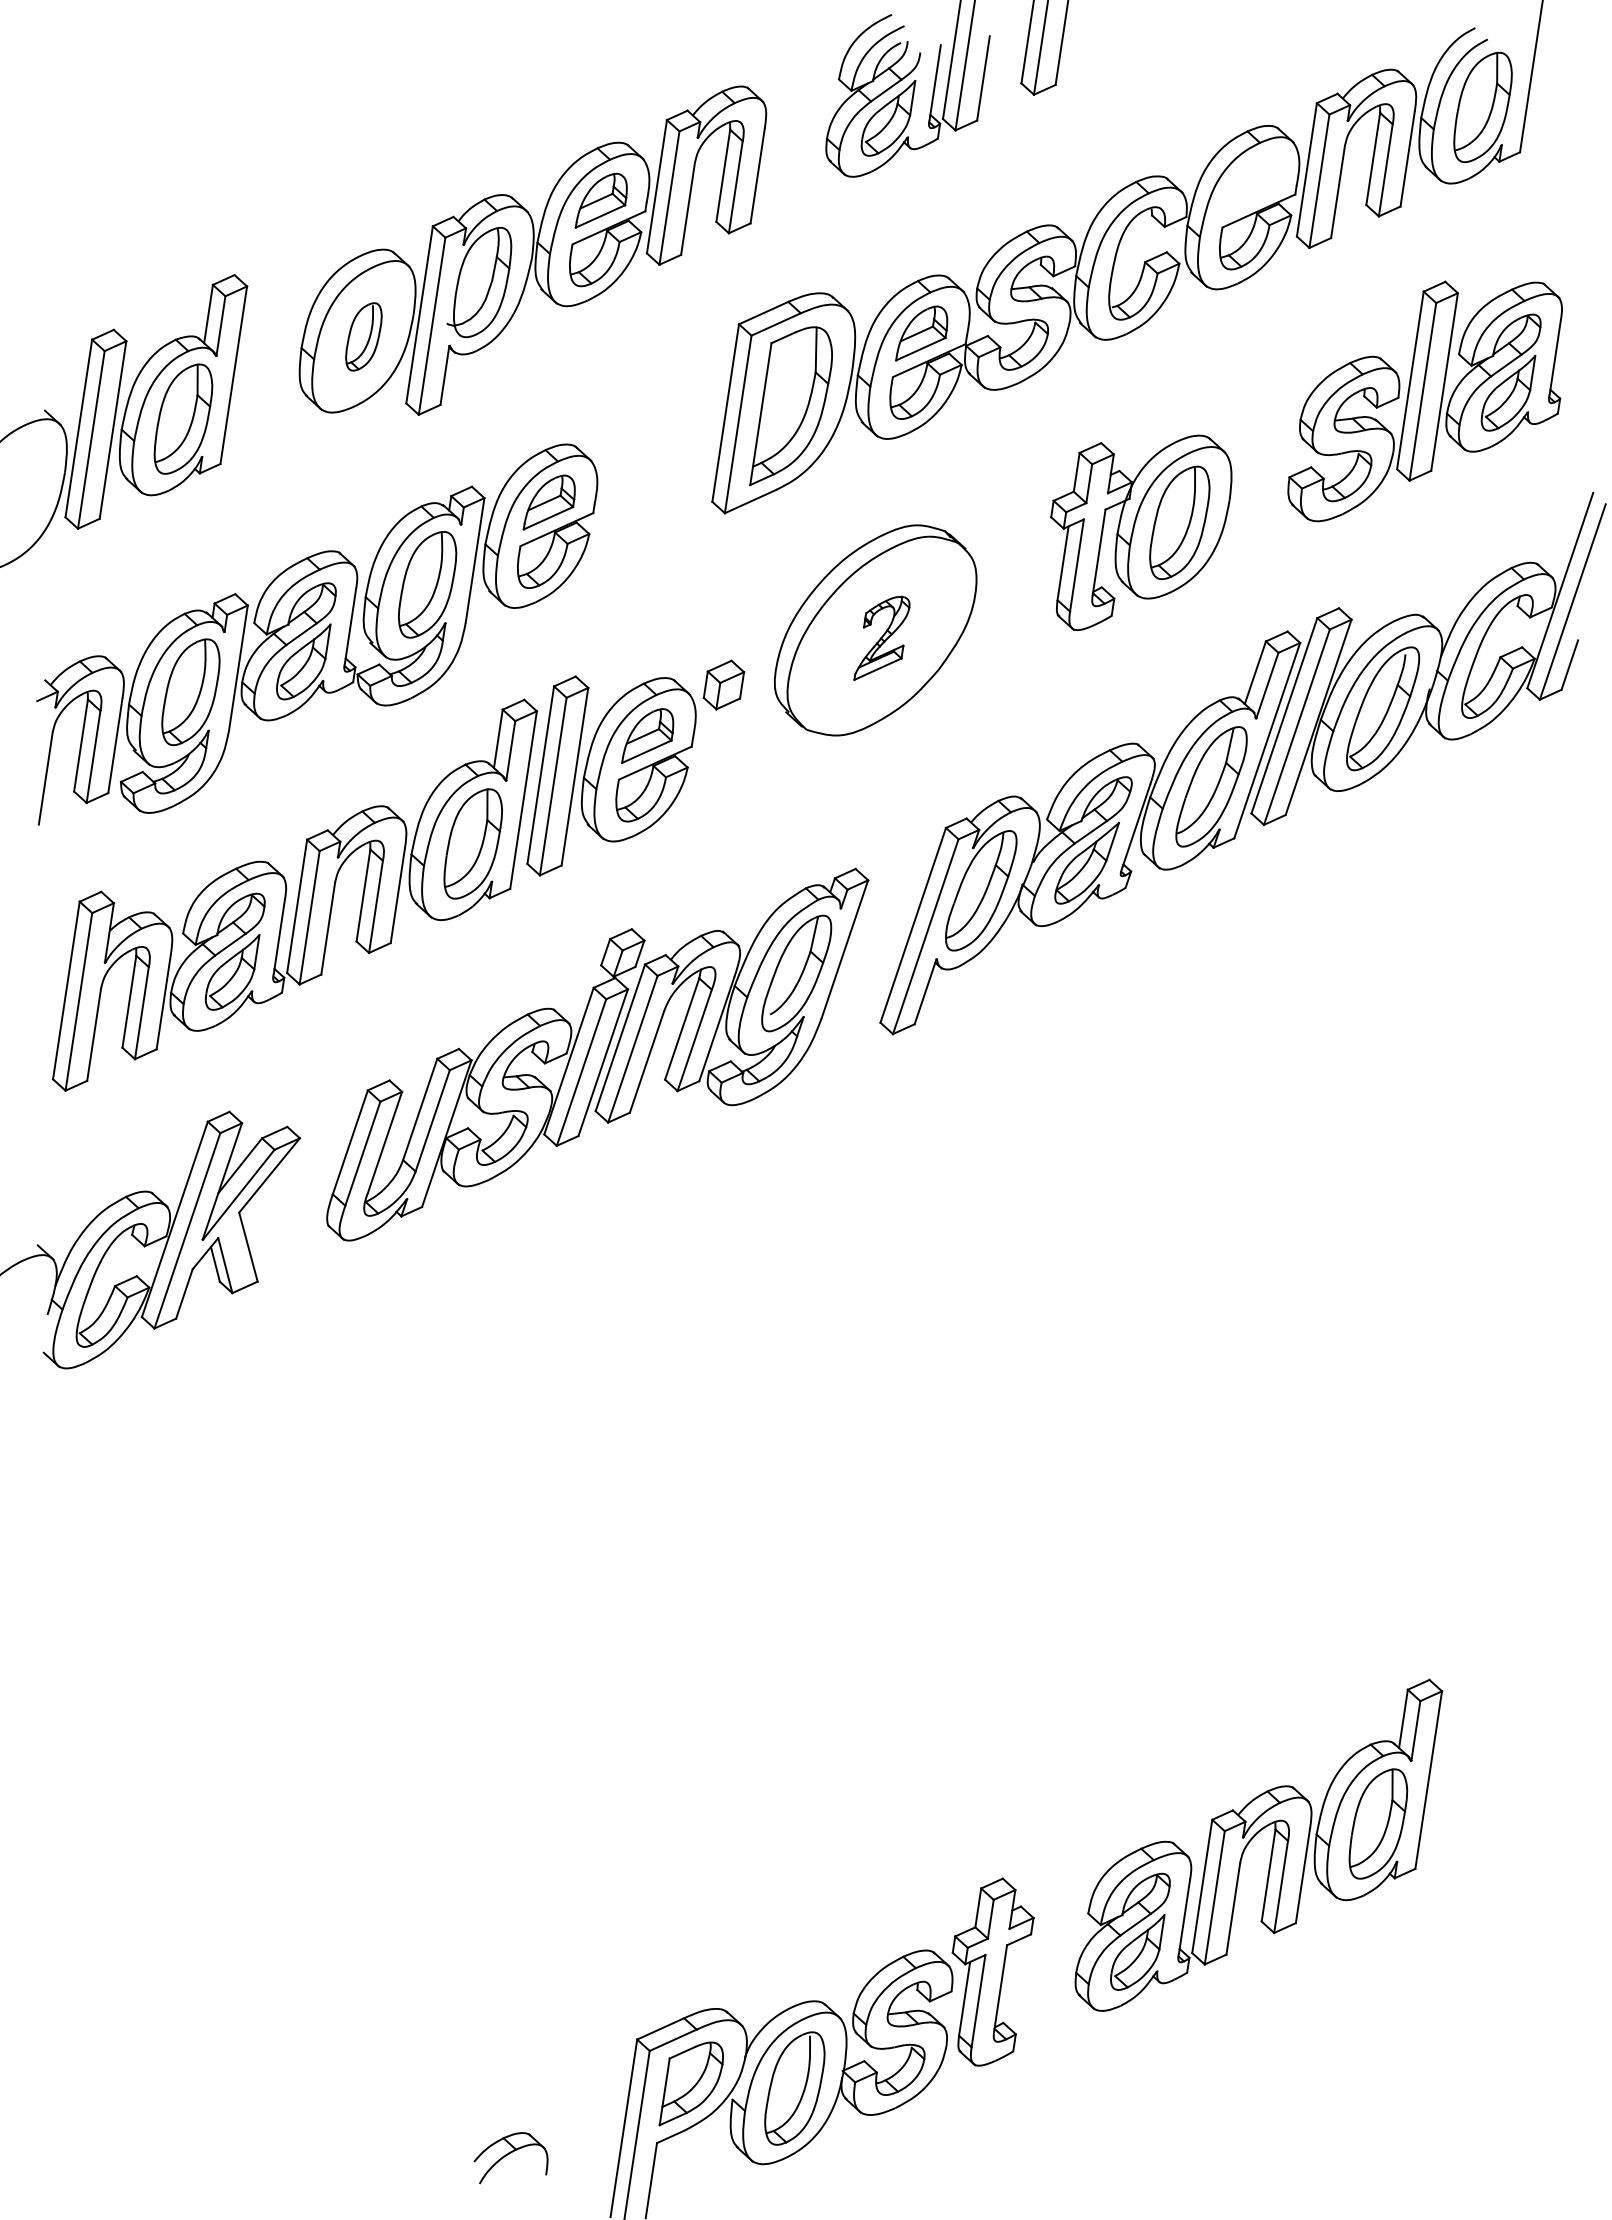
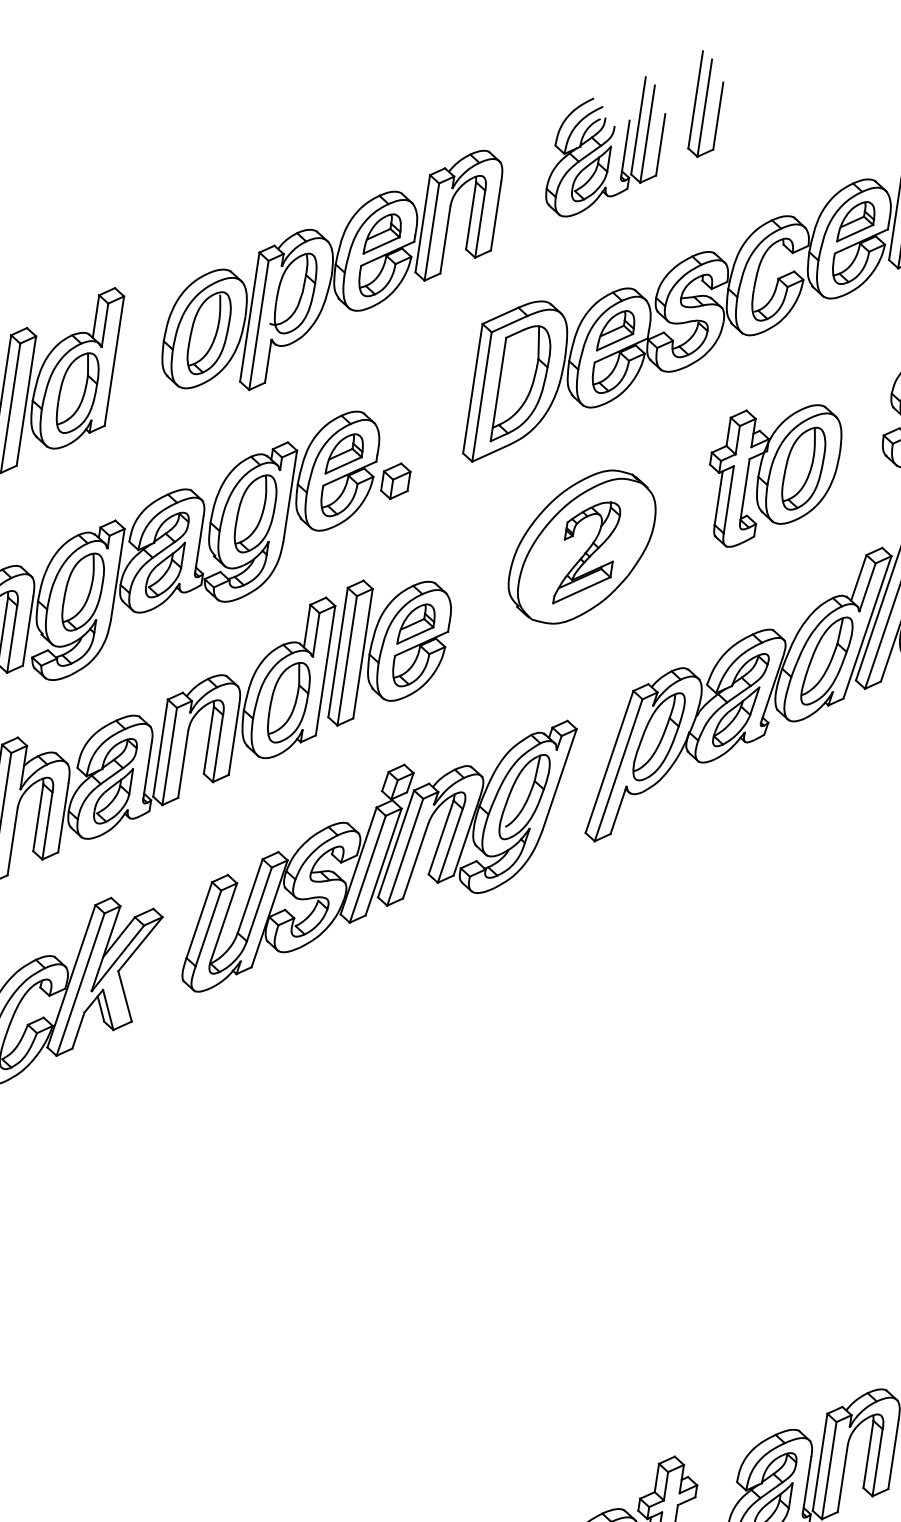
part: (1250, 183) -> (855, 221), added
part: (363, 336) -> (208, 332), size x1.67
part: (881, 638) -> (586, 552), size x1.67
part: (723, 684) -> (395, 480), moved

